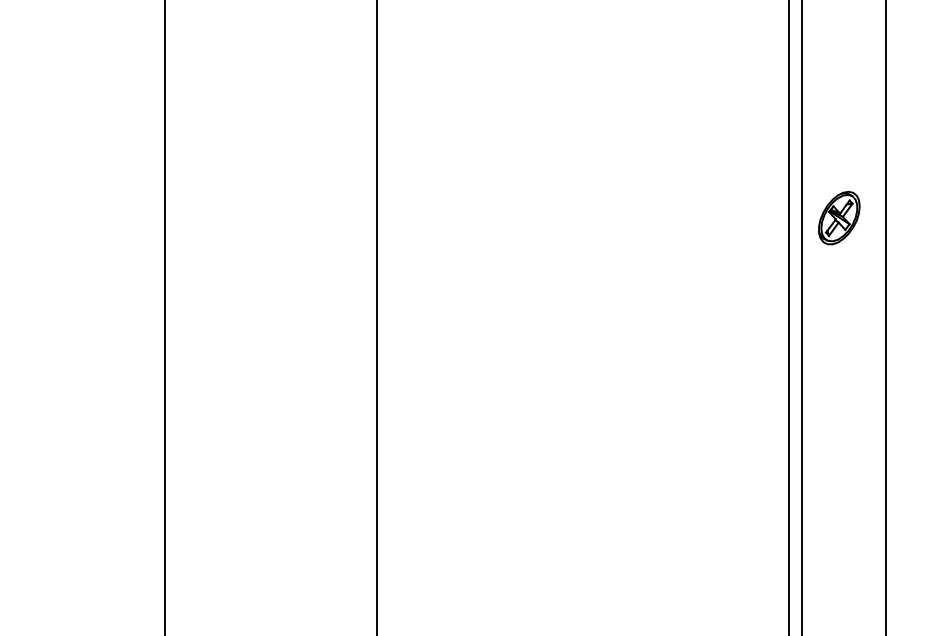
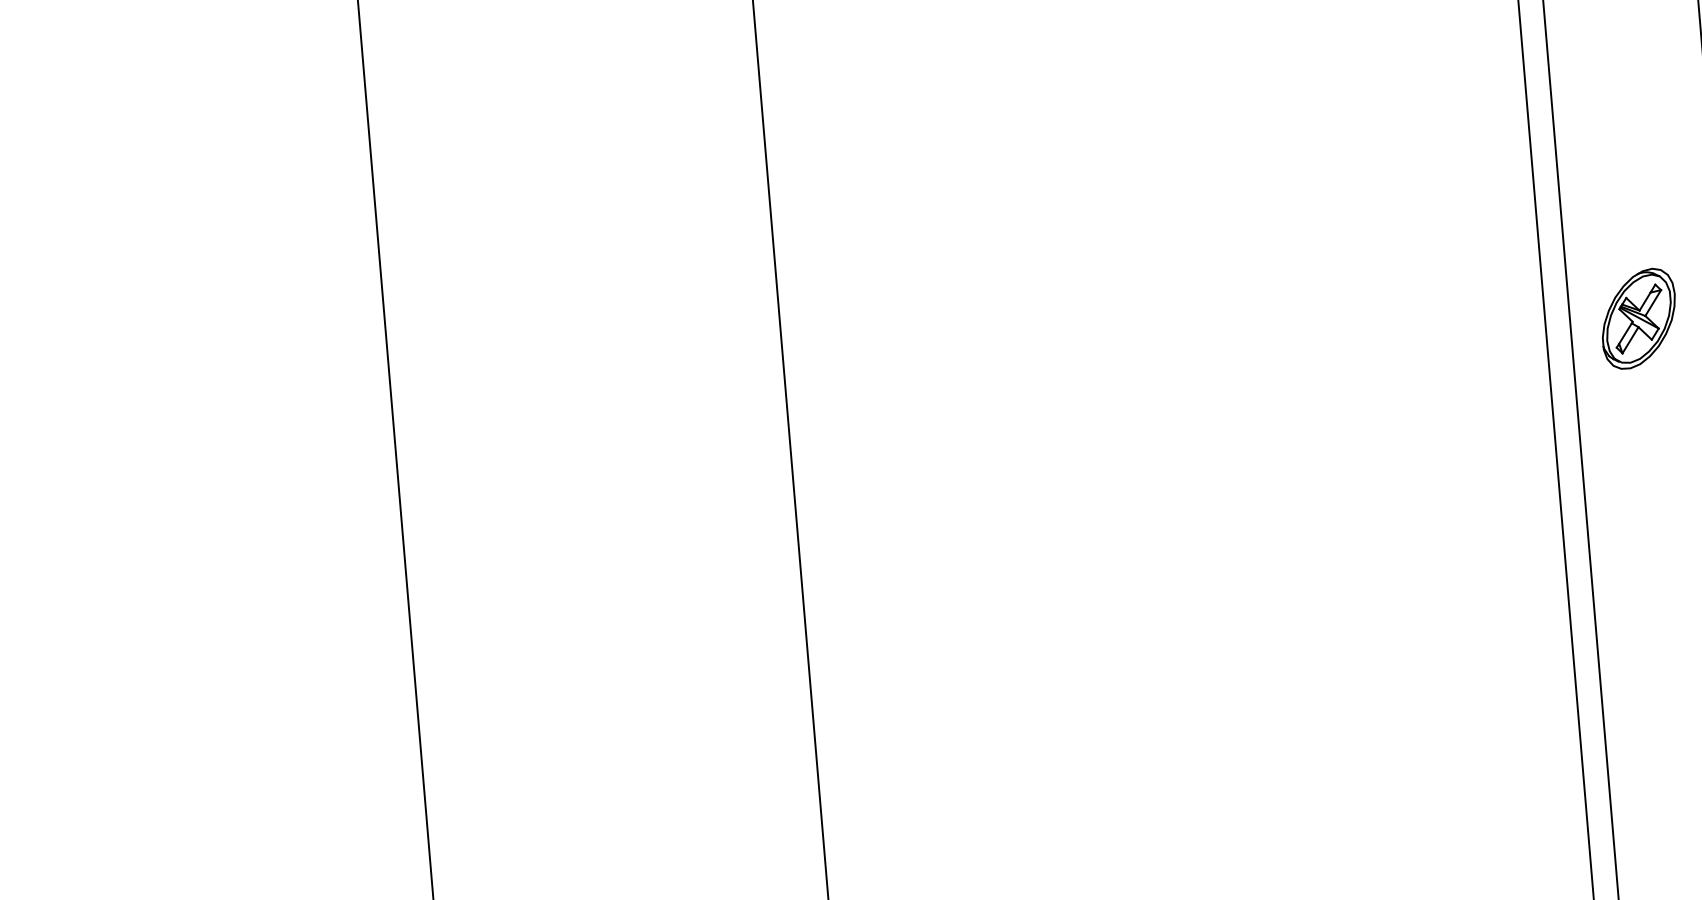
part: (839, 217) -> (1639, 317), moved

